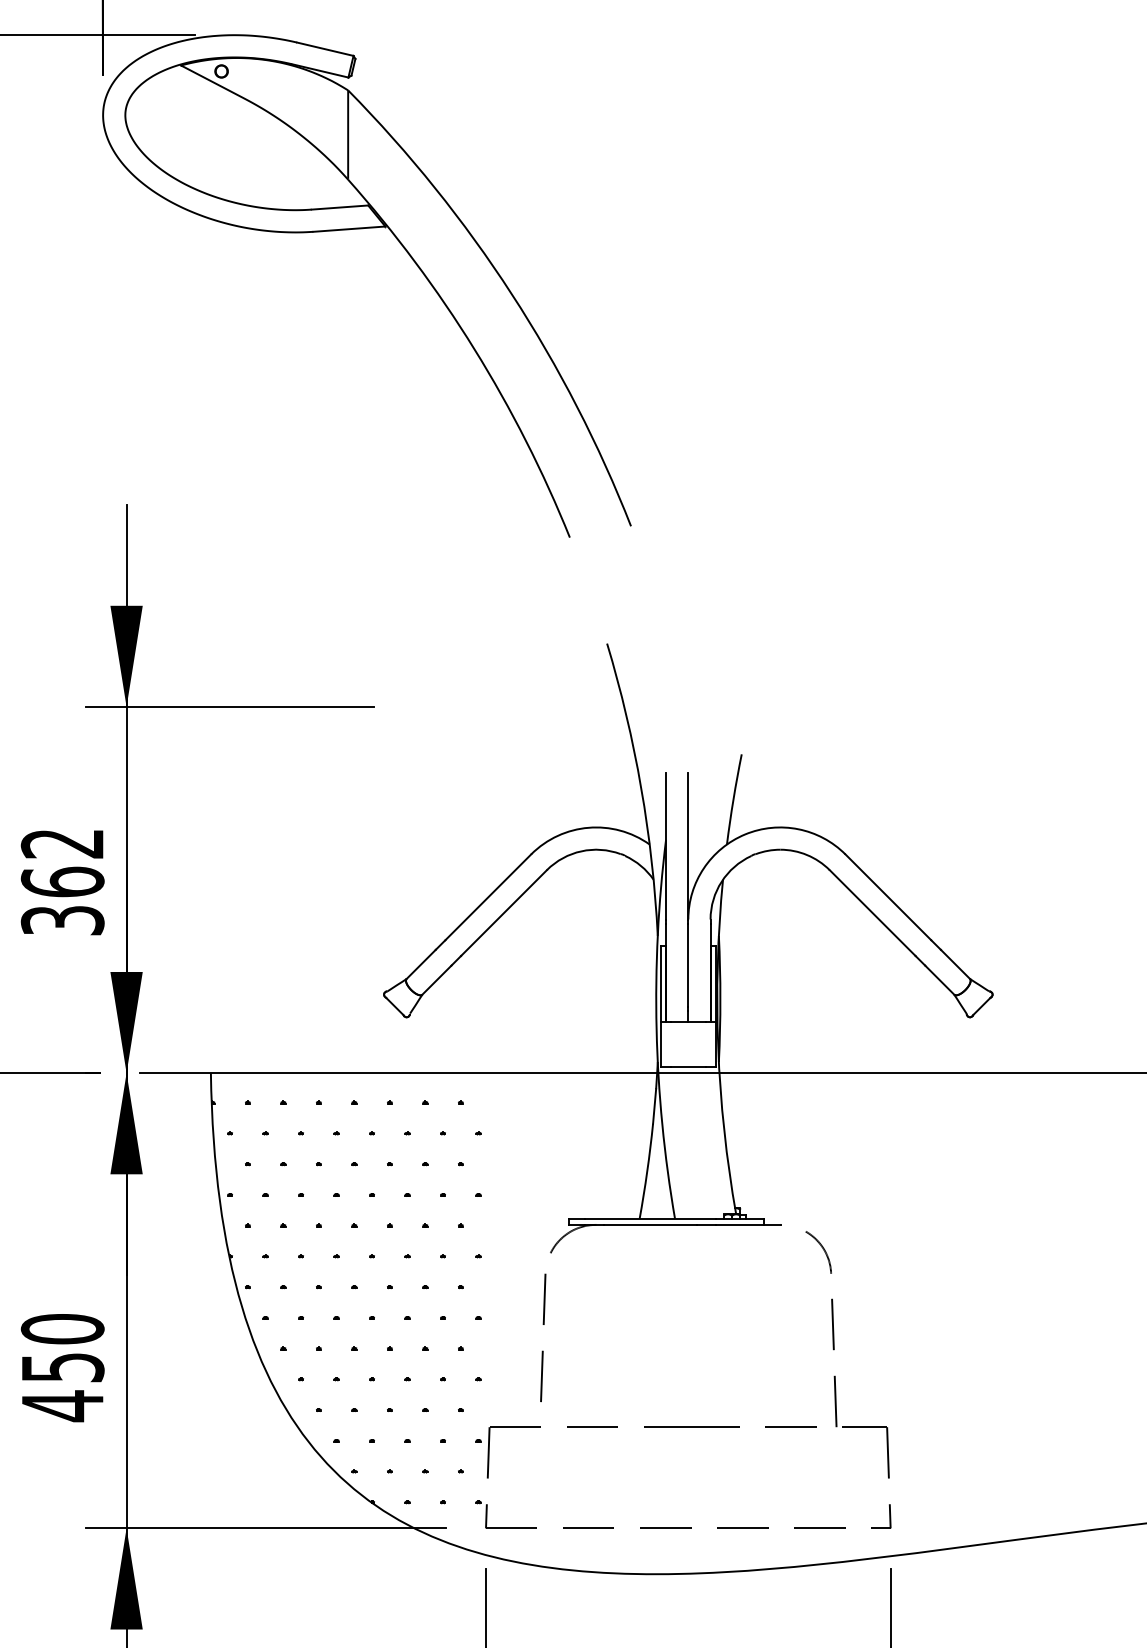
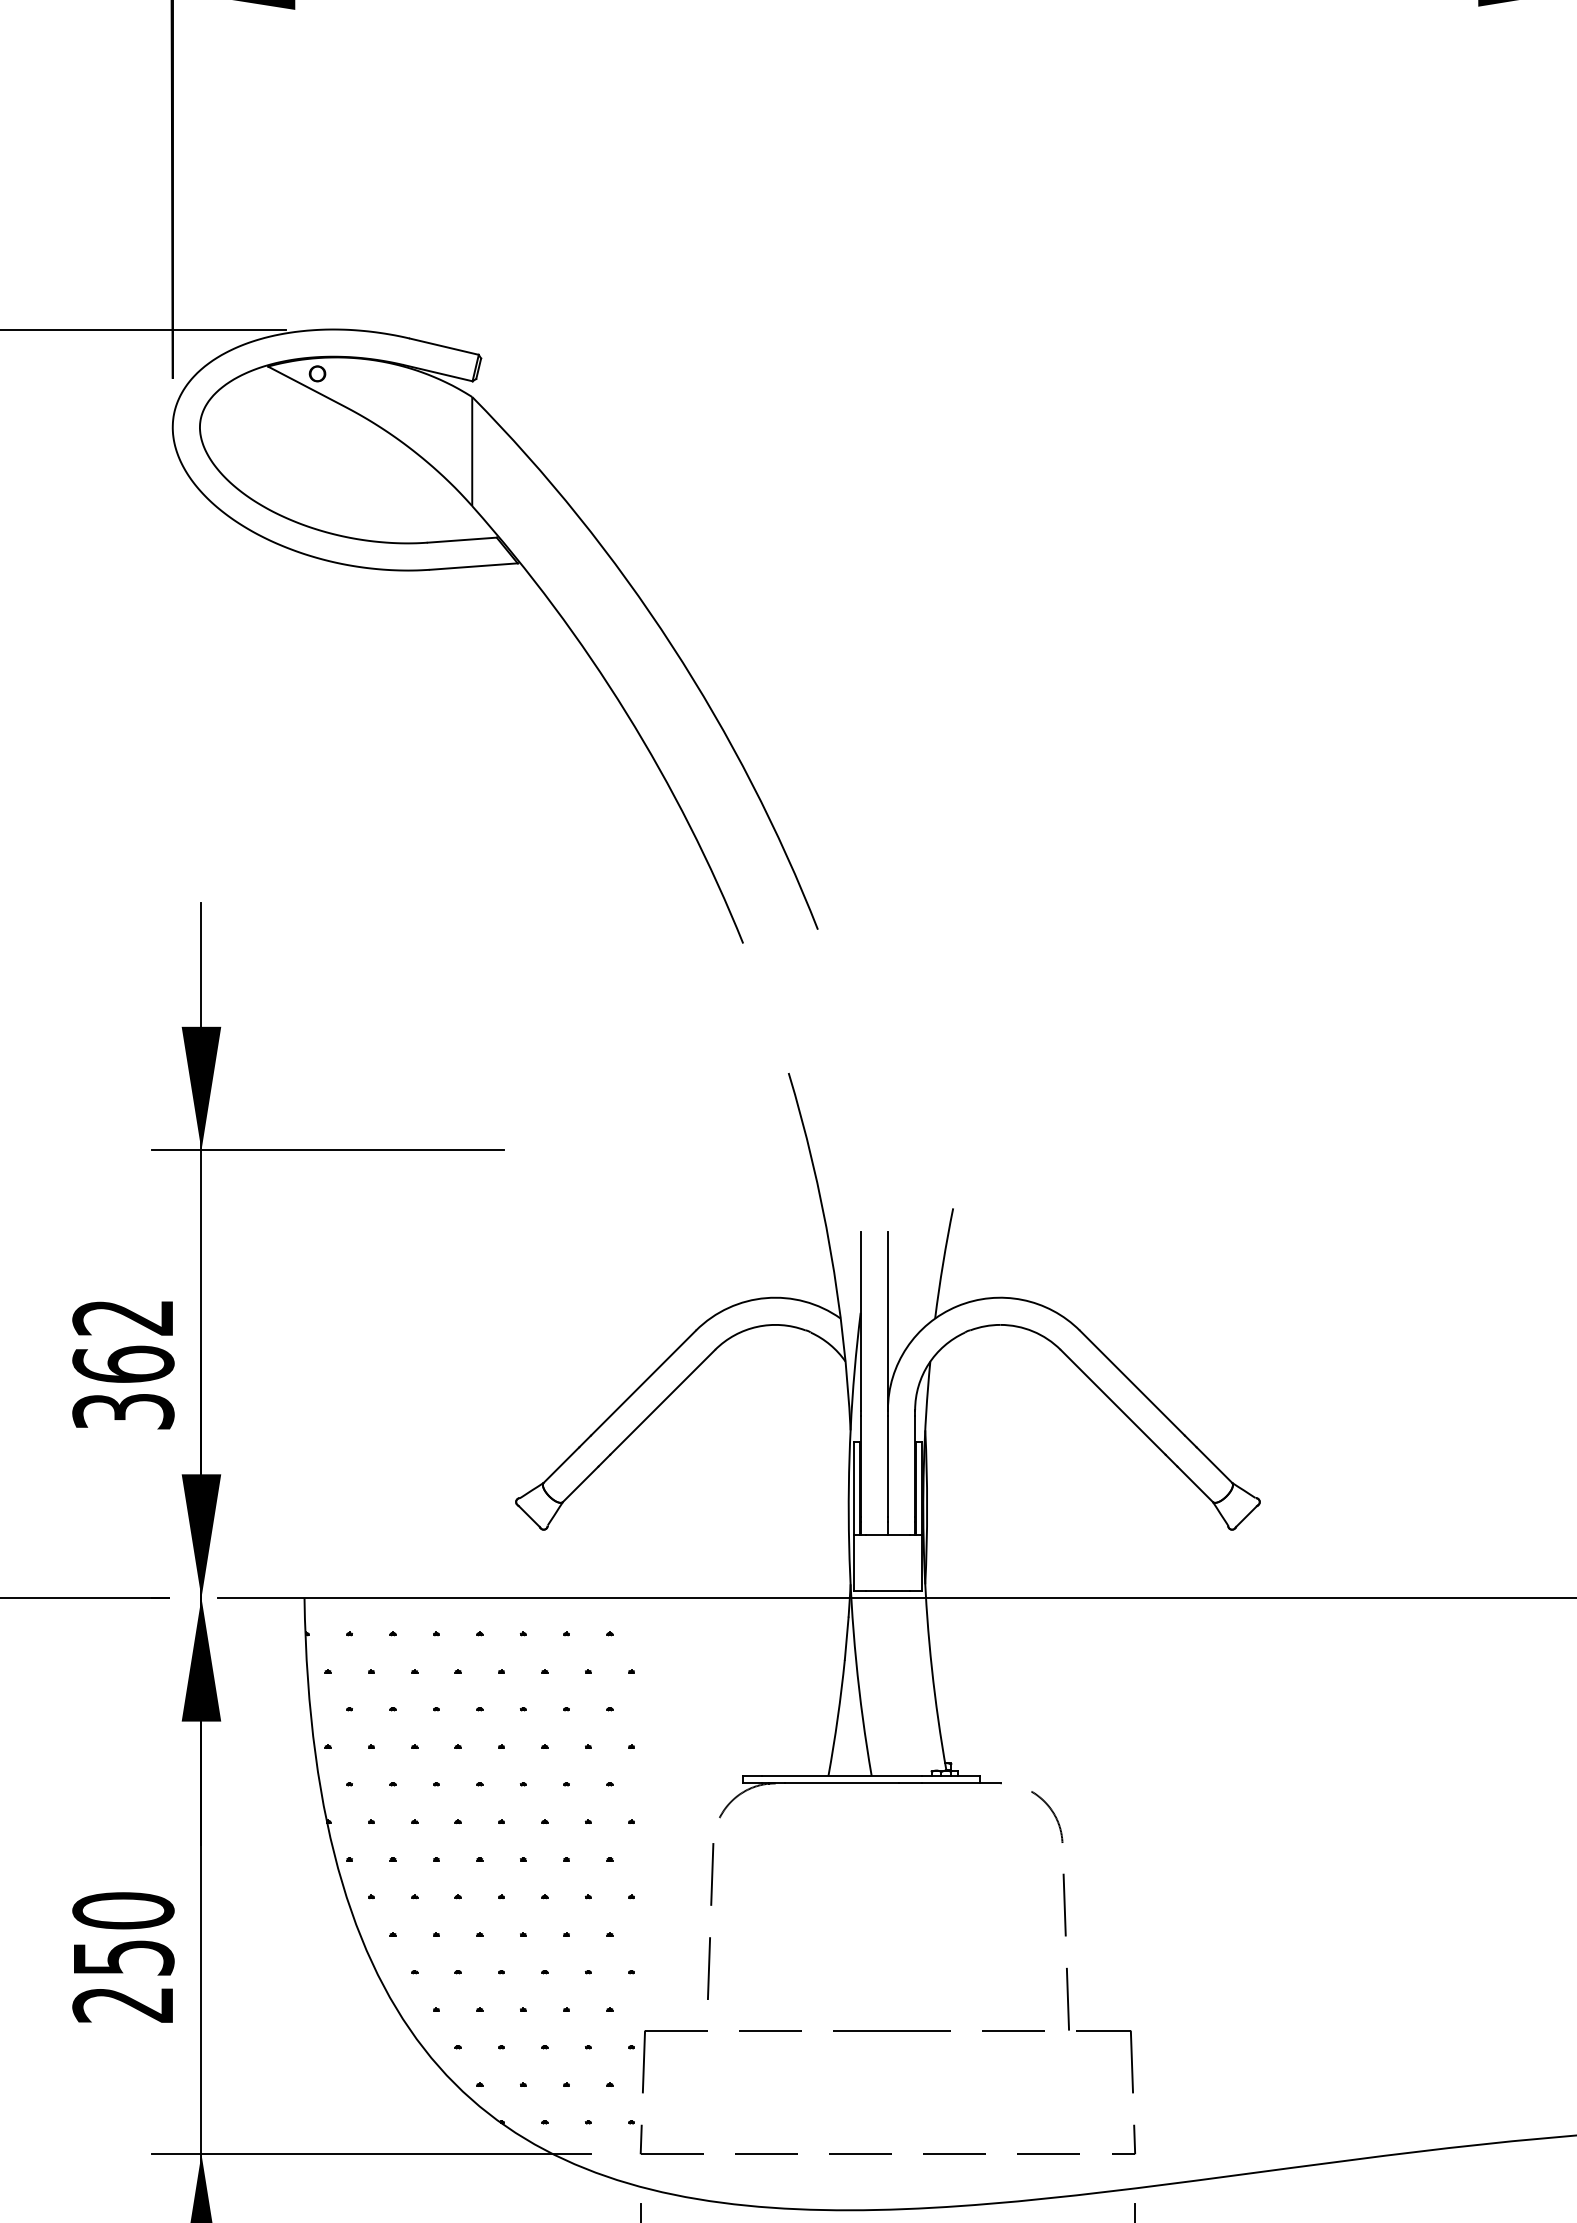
text: (61, 1405) -> (122, 2004), 450 -> 250

